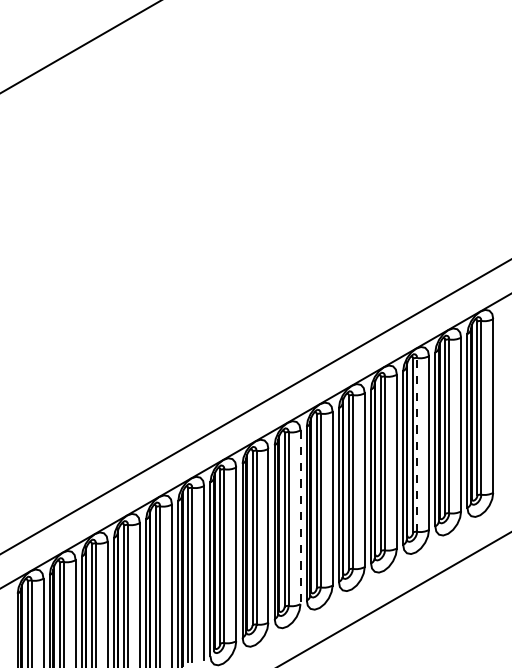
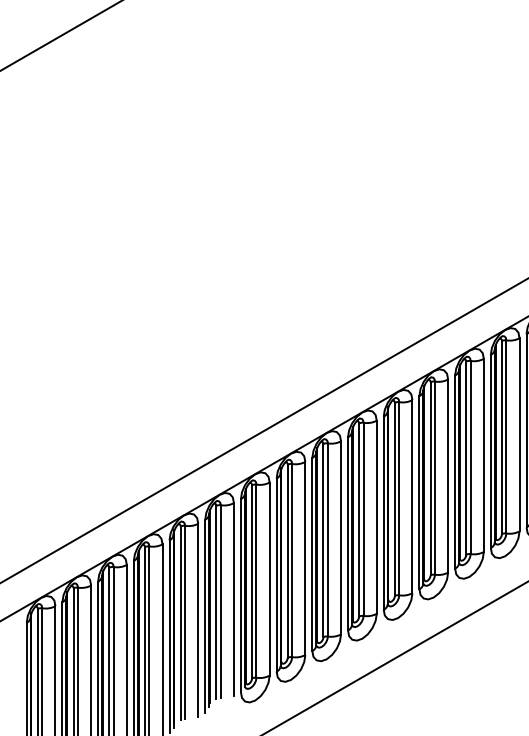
line: (417, 444) -> (471, 457), dashed -> solid
line: (300, 517) -> (341, 538), dashed -> solid

